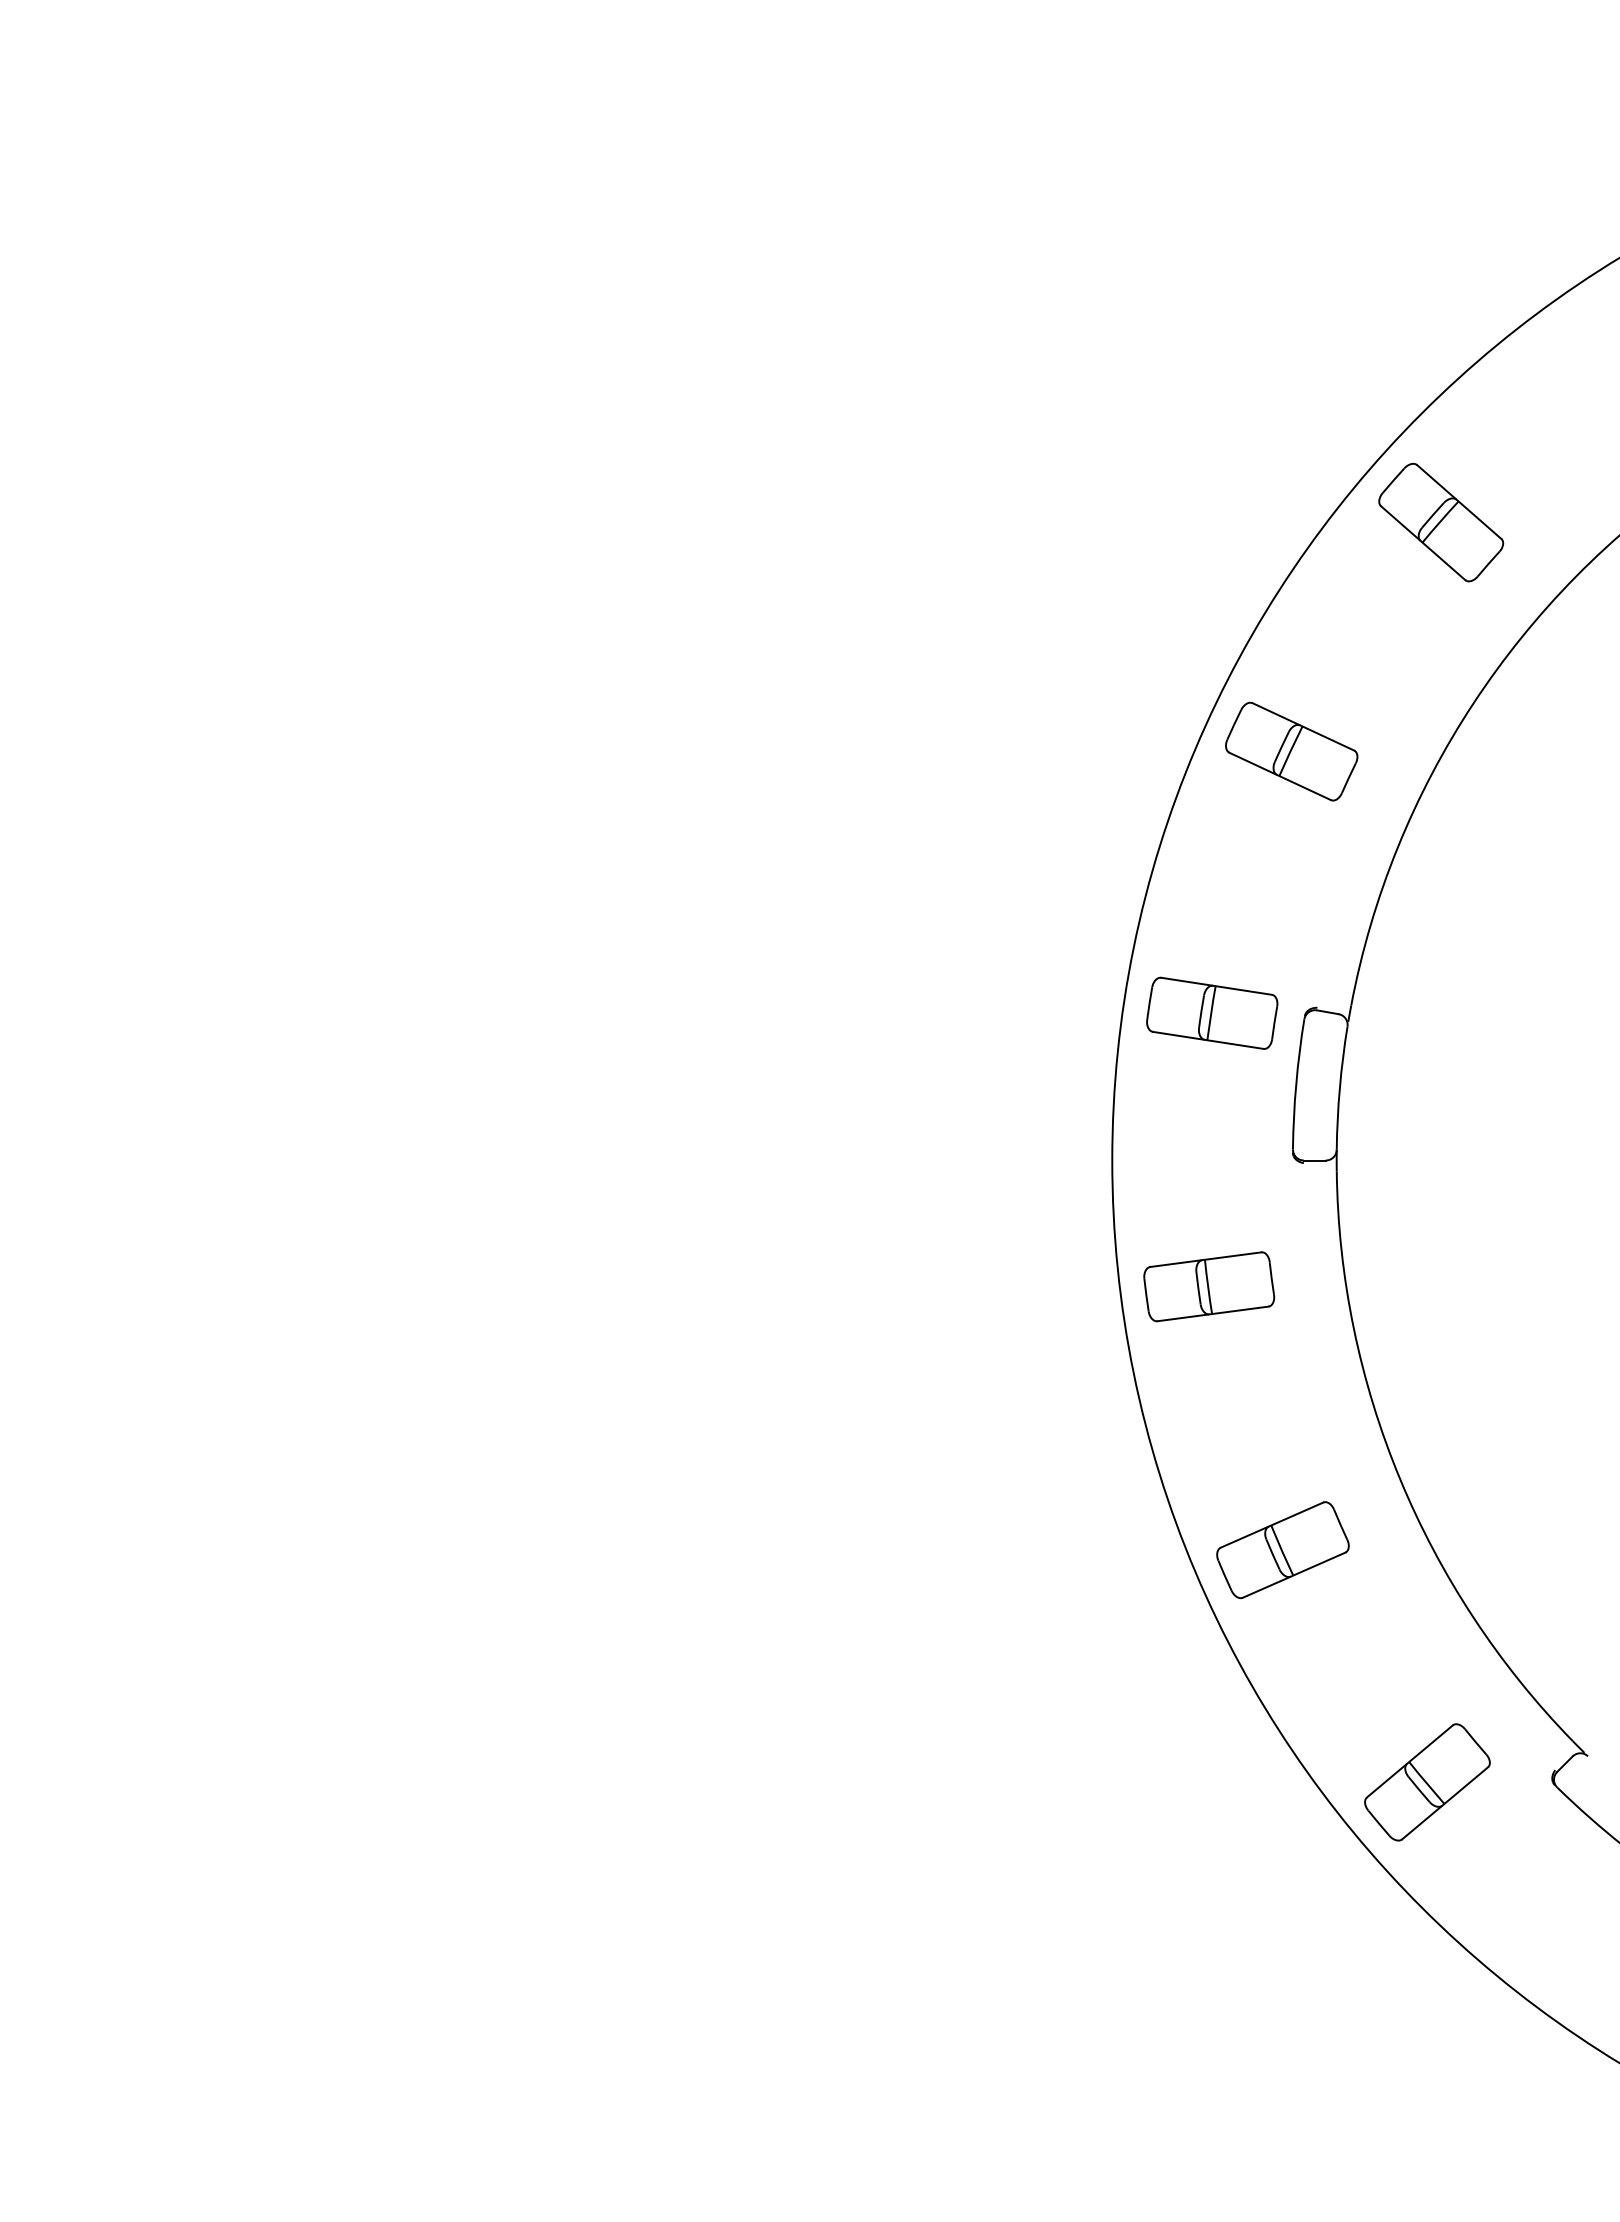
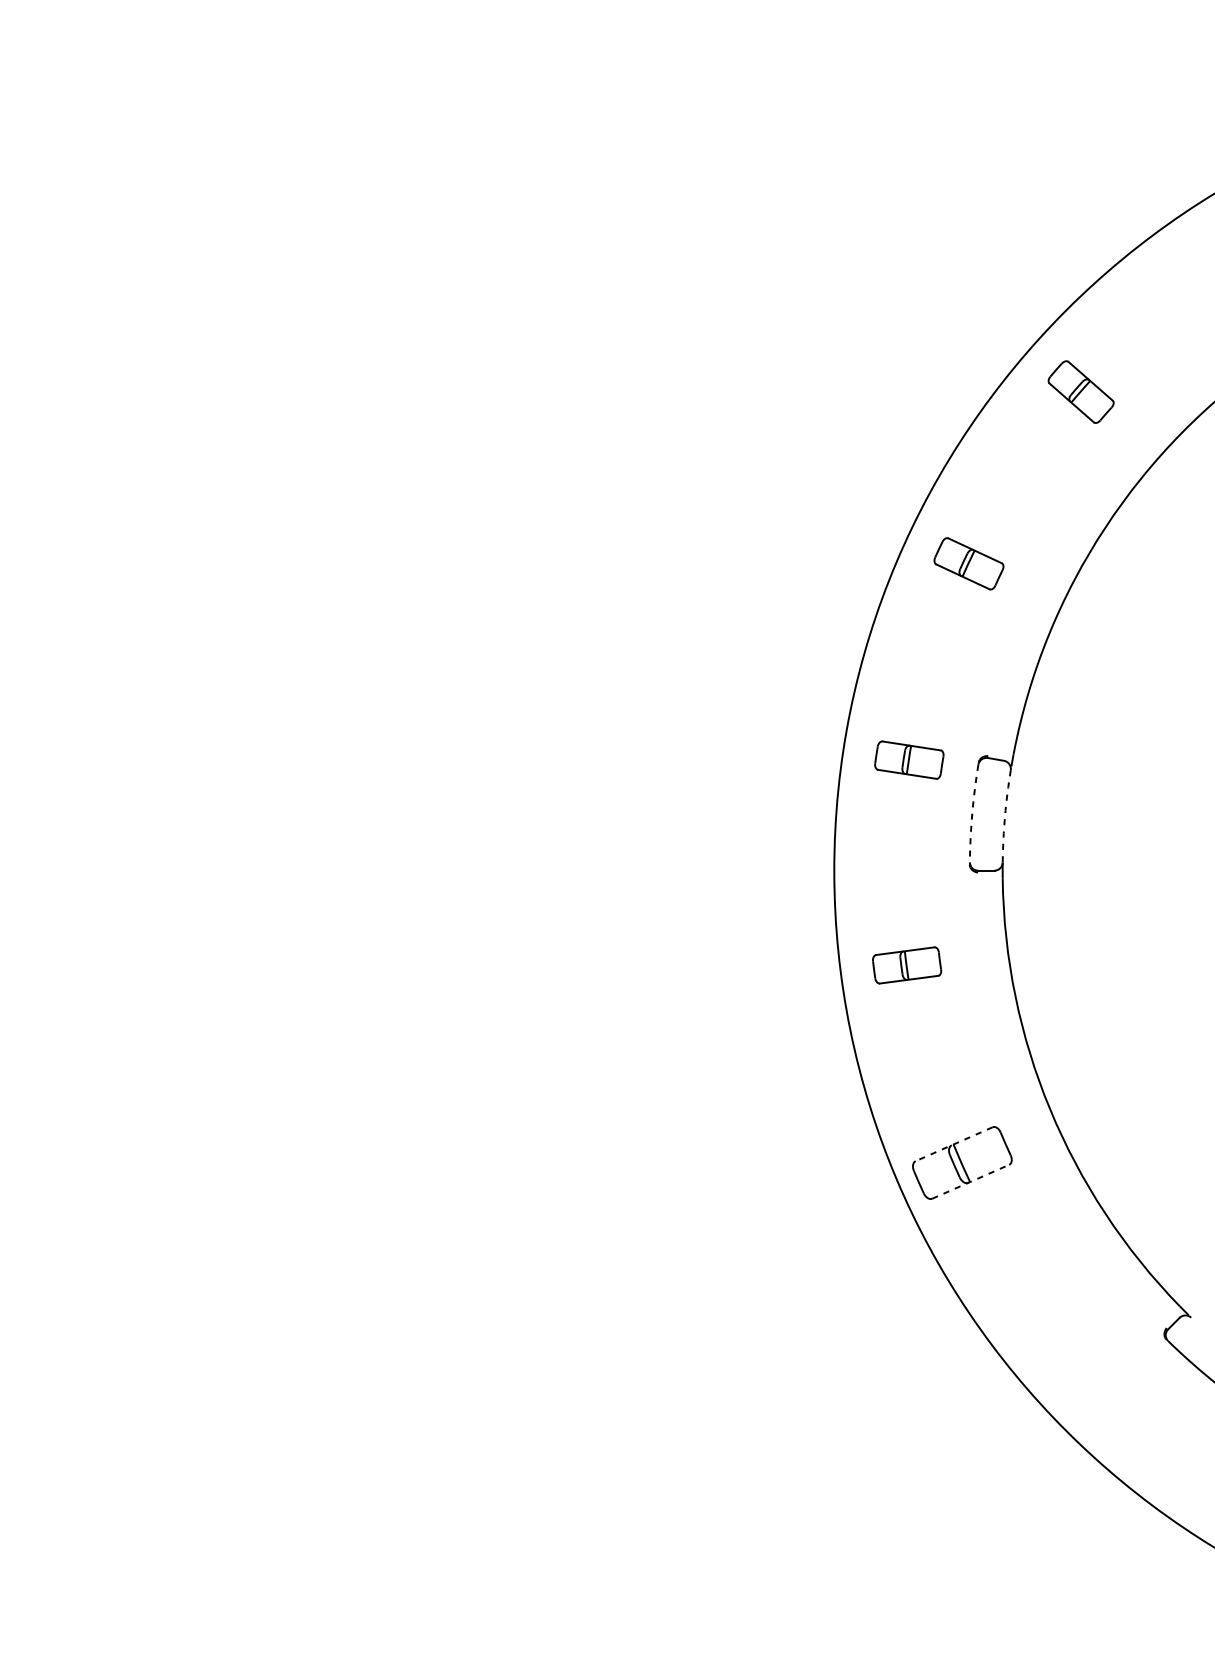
part: (1441, 522) -> (1081, 391), size x0.7
part: (1291, 751) -> (968, 563), size x0.7
part: (1212, 1012) -> (909, 759), size x0.7
arc: (1296, 1084) -> (972, 813), solid -> dashed
arc: (1339, 1088) -> (1004, 816), solid -> dashed
part: (1209, 1286) -> (907, 965), size x0.7
line: (1271, 1525) -> (953, 1144), solid -> dashed
line: (1294, 1575) -> (971, 1182), solid -> dashed
part: (1427, 1782) -> (1070, 1337), removed

